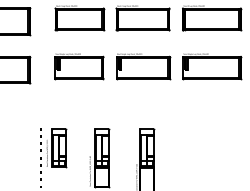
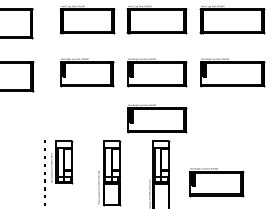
part: (143, 108) -> (157, 118), added
part: (197, 166) -> (216, 182), added

